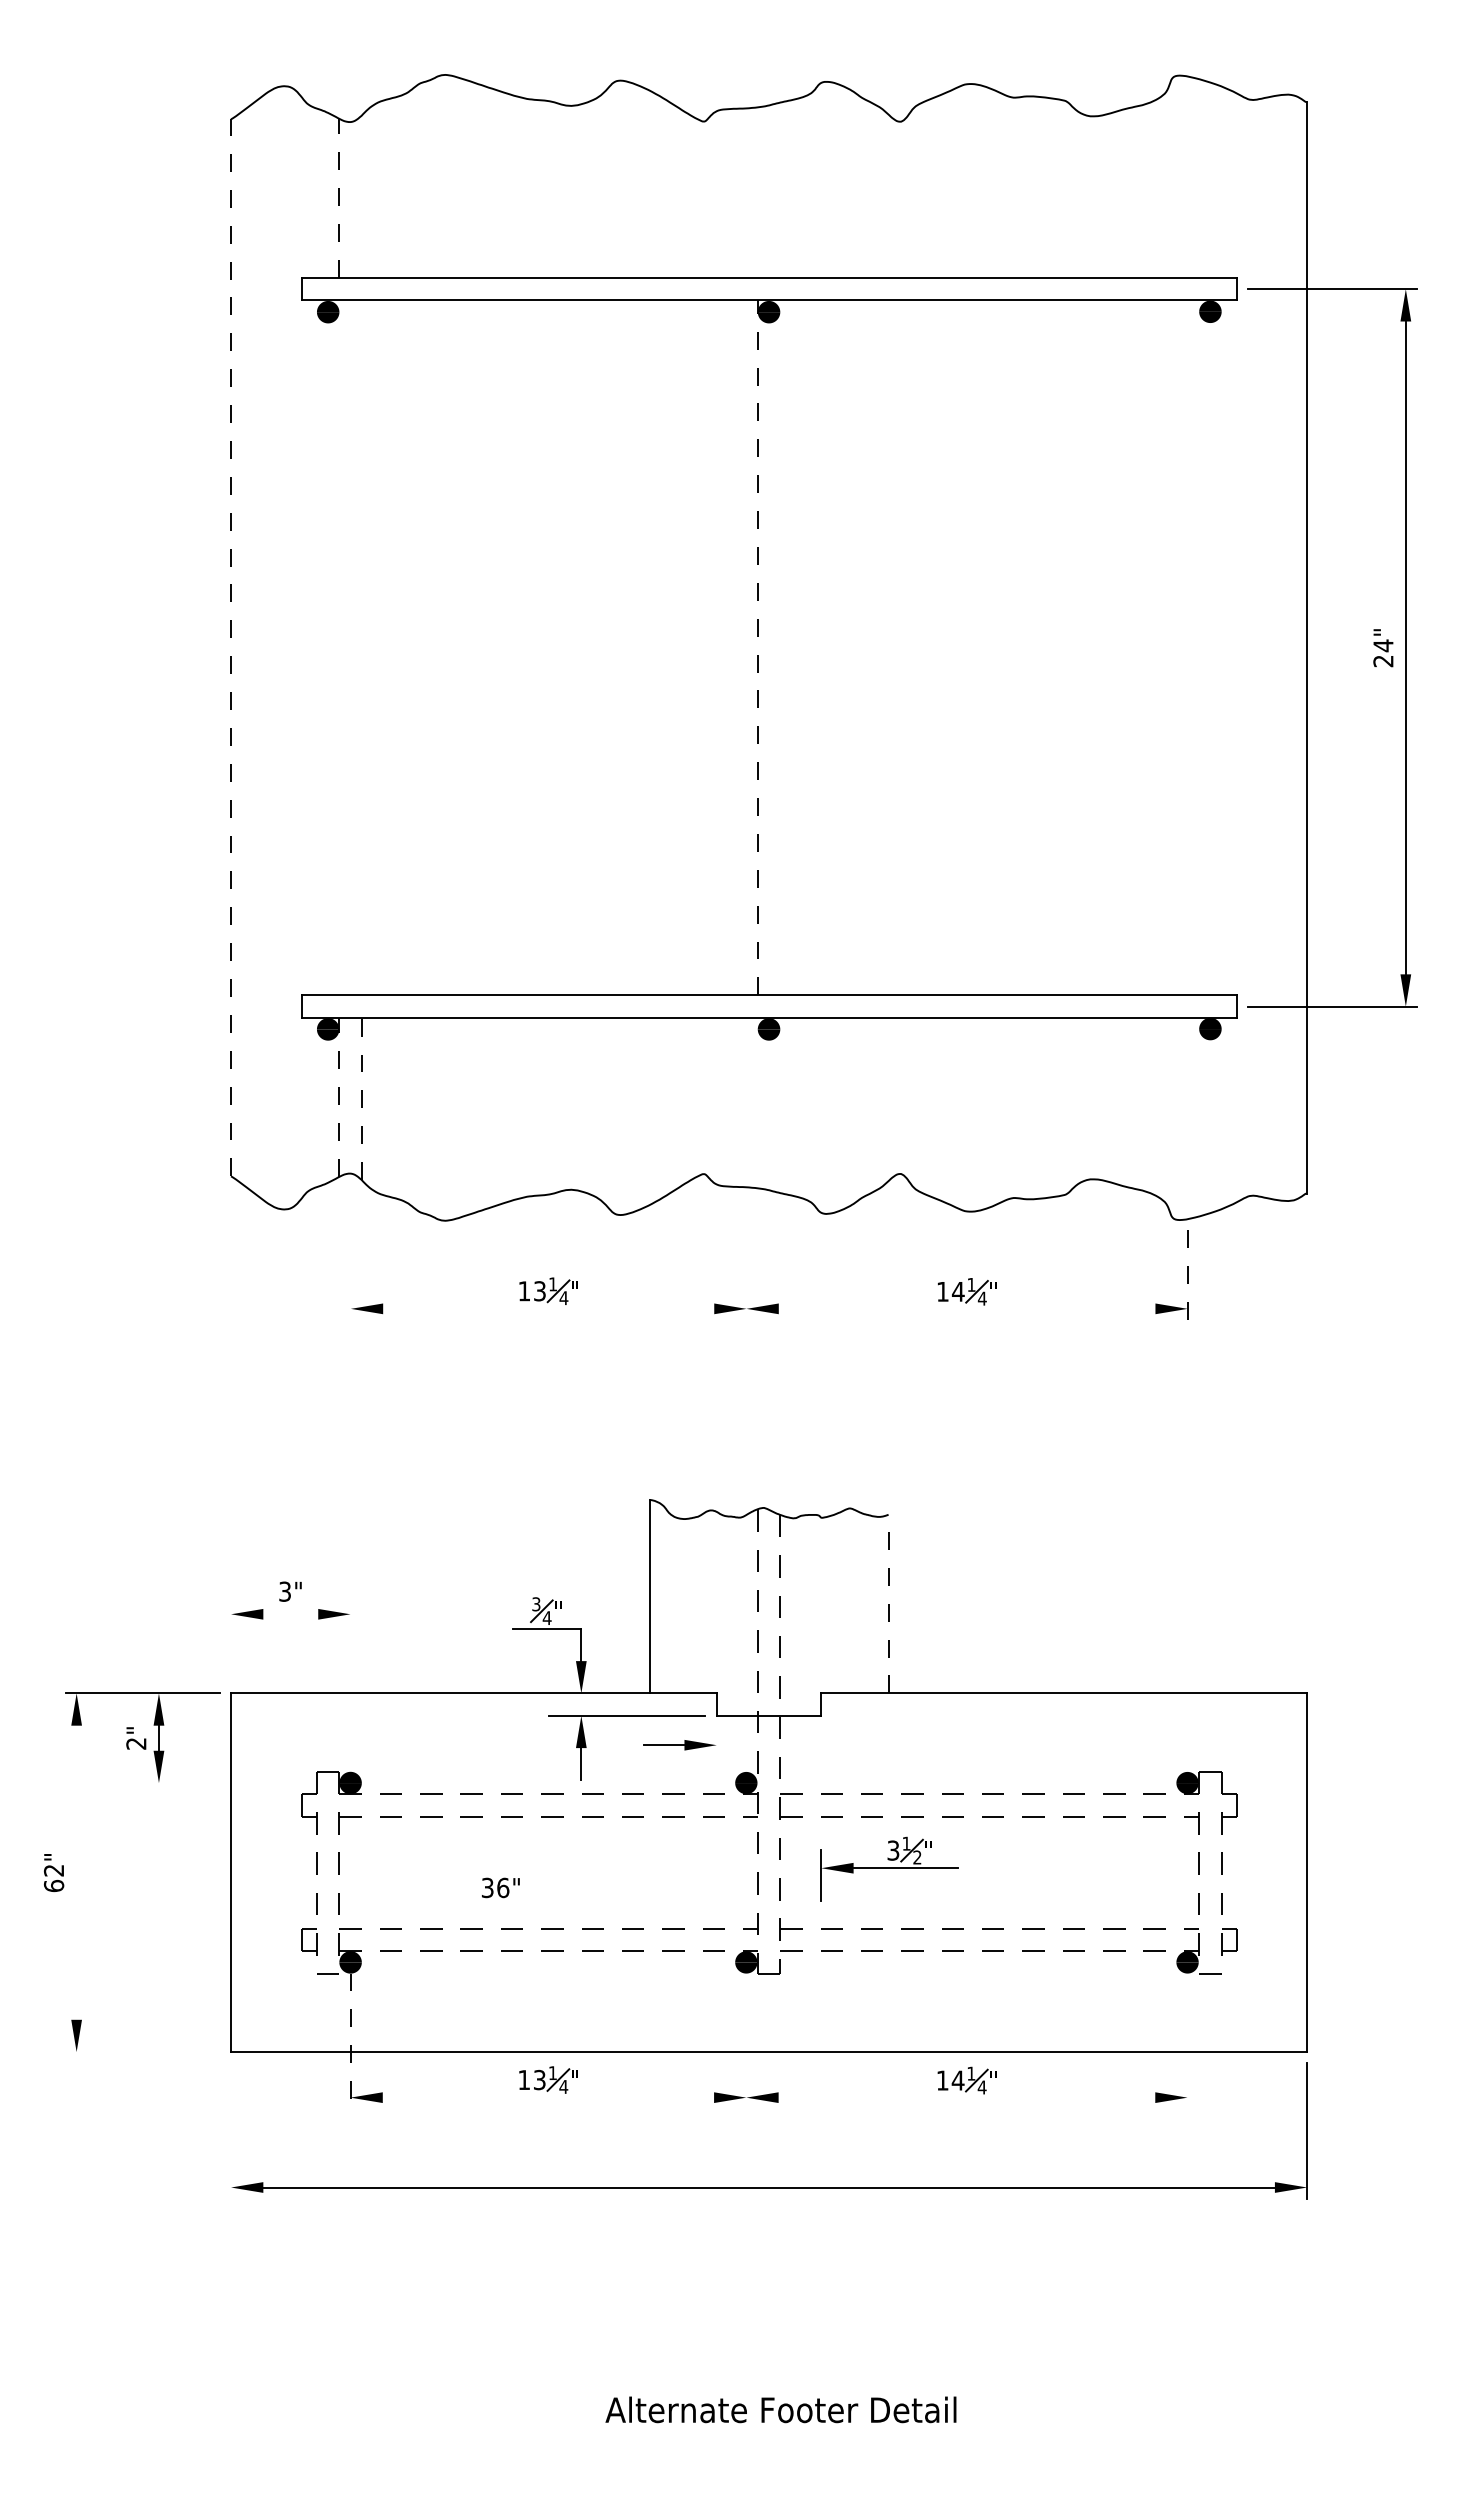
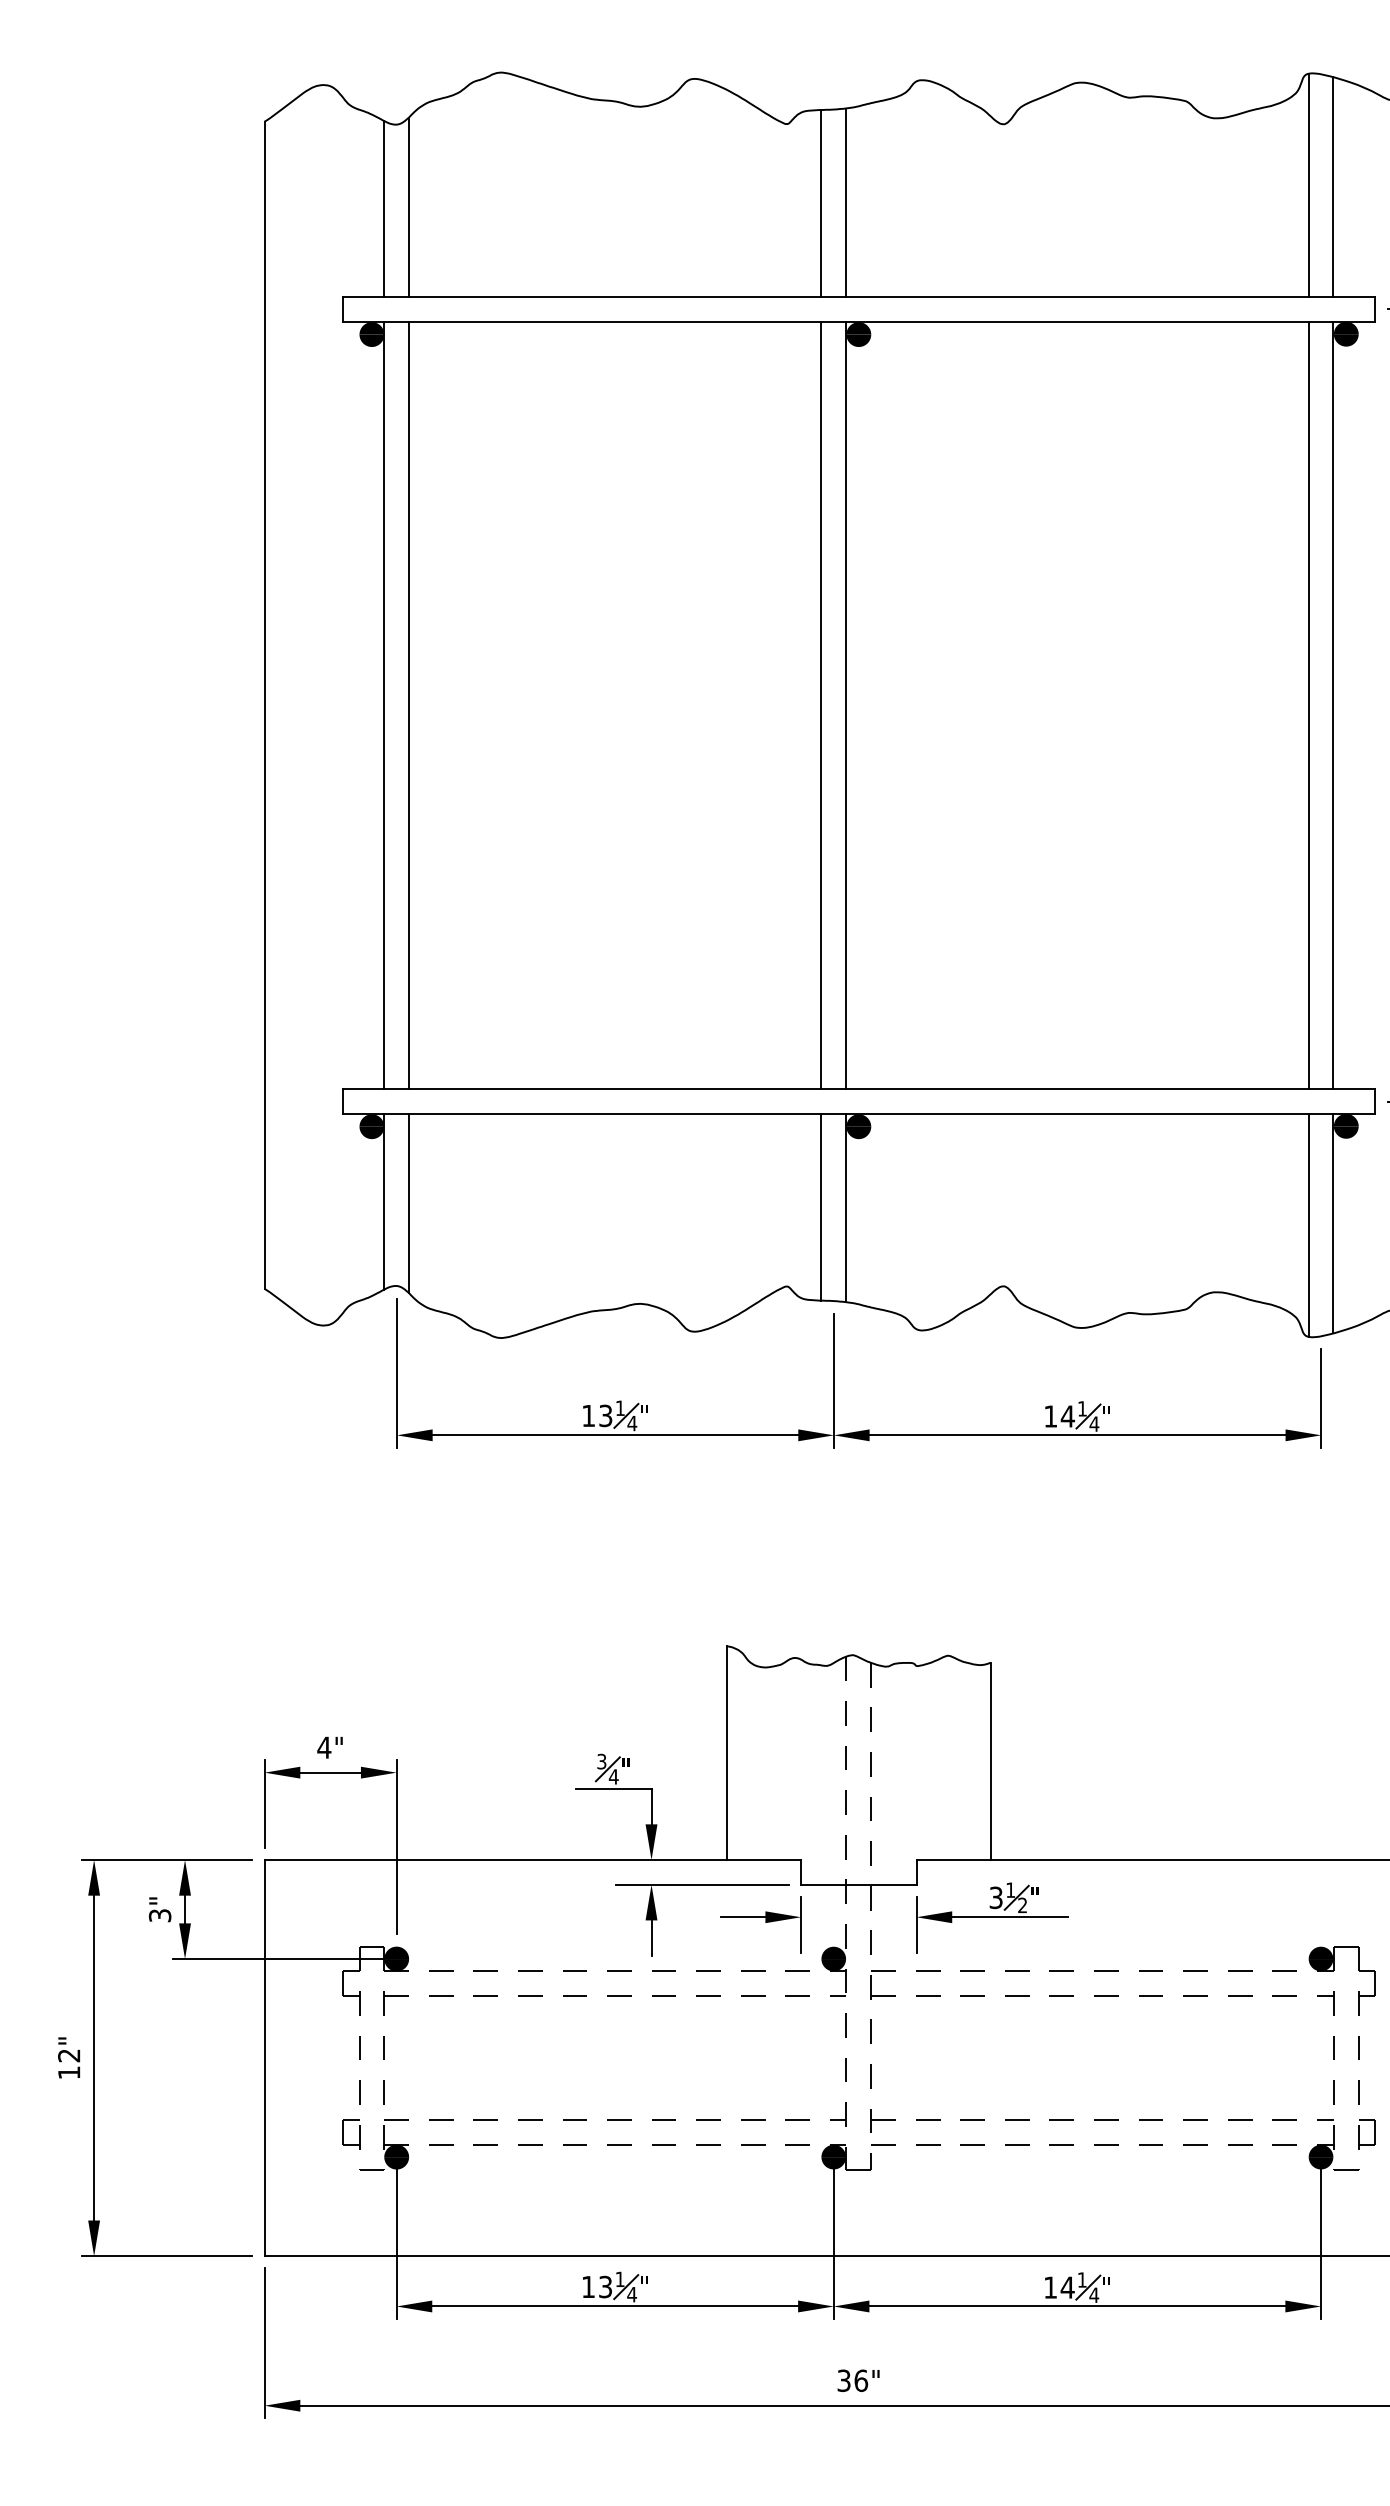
line: (1176, 176) -> (1308, 184), added
line: (1198, 178) -> (1333, 186), added
line: (735, 192) -> (821, 202), added
line: (757, 192) -> (846, 202), added
line: (361, 196) -> (408, 206), added
line: (339, 198) -> (384, 209), dashed -> solid
line: (231, 647) -> (265, 704), dashed -> solid
line: (339, 647) -> (384, 704), added
line: (361, 647) -> (408, 704), added
line: (735, 647) -> (821, 704), added
line: (757, 647) -> (846, 704), dashed -> solid
line: (1176, 647) -> (1308, 704), added
line: (1198, 647) -> (1333, 704), added
line: (339, 1097) -> (384, 1201), dashed -> solid
line: (361, 1098) -> (408, 1203), dashed -> solid
line: (735, 1101) -> (821, 1206), added
line: (757, 1102) -> (846, 1207), added
line: (1198, 1116) -> (1333, 1222), added
line: (1176, 1118) -> (1308, 1225), added
line: (350, 1252) -> (396, 1373), added
line: (746, 1259) -> (833, 1380), added
line: (1187, 1275) -> (1320, 1398), dashed -> solid
line: (548, 1308) -> (615, 1434), added
line: (966, 1308) -> (1076, 1434), added
text: (284, 1591) -> (323, 1747), 3" -> 4"
line: (888, 1603) -> (990, 1760), dashed -> solid
line: (290, 1614) -> (330, 1772), added
line: (231, 1642) -> (265, 1803), added
line: (350, 1681) -> (396, 1846), added
text: (136, 1743) -> (160, 1915), 2" -> 3"
line: (716, 1751) -> (800, 1924), added
line: (243, 1783) -> (278, 1959), added
part: (889, 1868) -> (991, 1917), moved
line: (76, 1872) -> (93, 2057), added
text: (53, 1885) -> (68, 2072), 62" -> 12"
text: (500, 1887) -> (858, 2380), moved
line: (746, 2040) -> (833, 2243), added
line: (1187, 2040) -> (1320, 2243), added
line: (350, 2041) -> (396, 2244), dashed -> solid
line: (142, 2052) -> (166, 2256), added
line: (548, 2097) -> (615, 2306), added
line: (966, 2097) -> (1076, 2306), added
line: (231, 2130) -> (265, 2342), added

